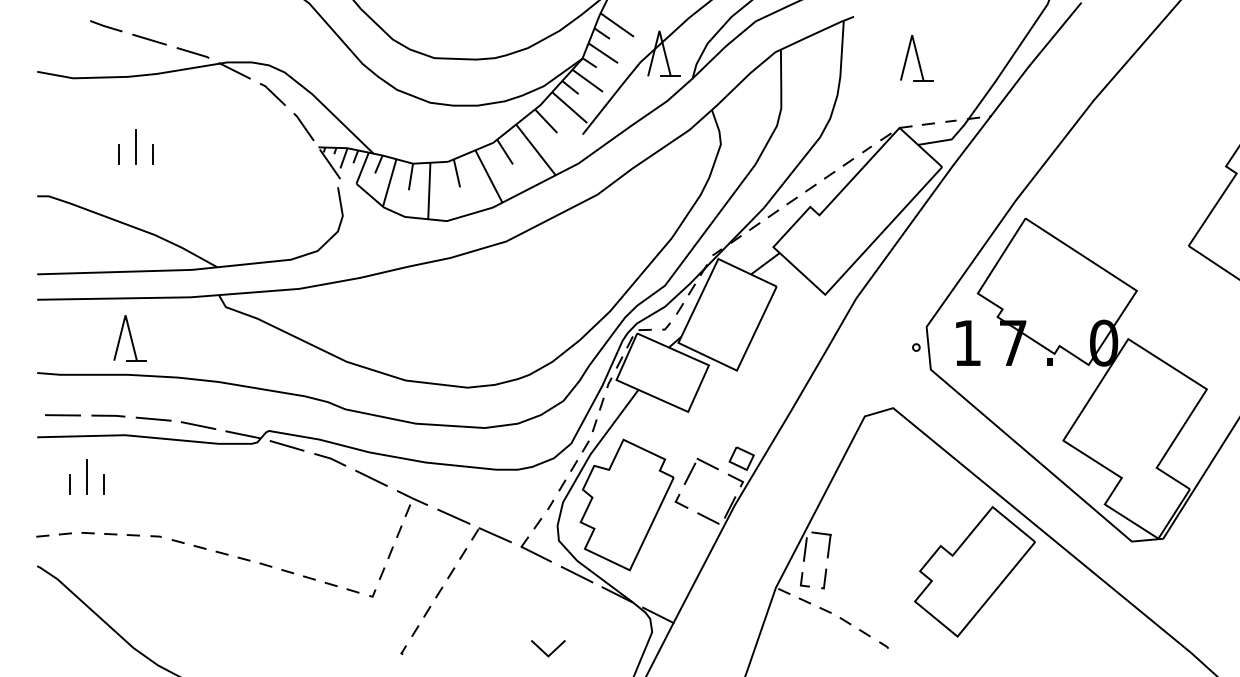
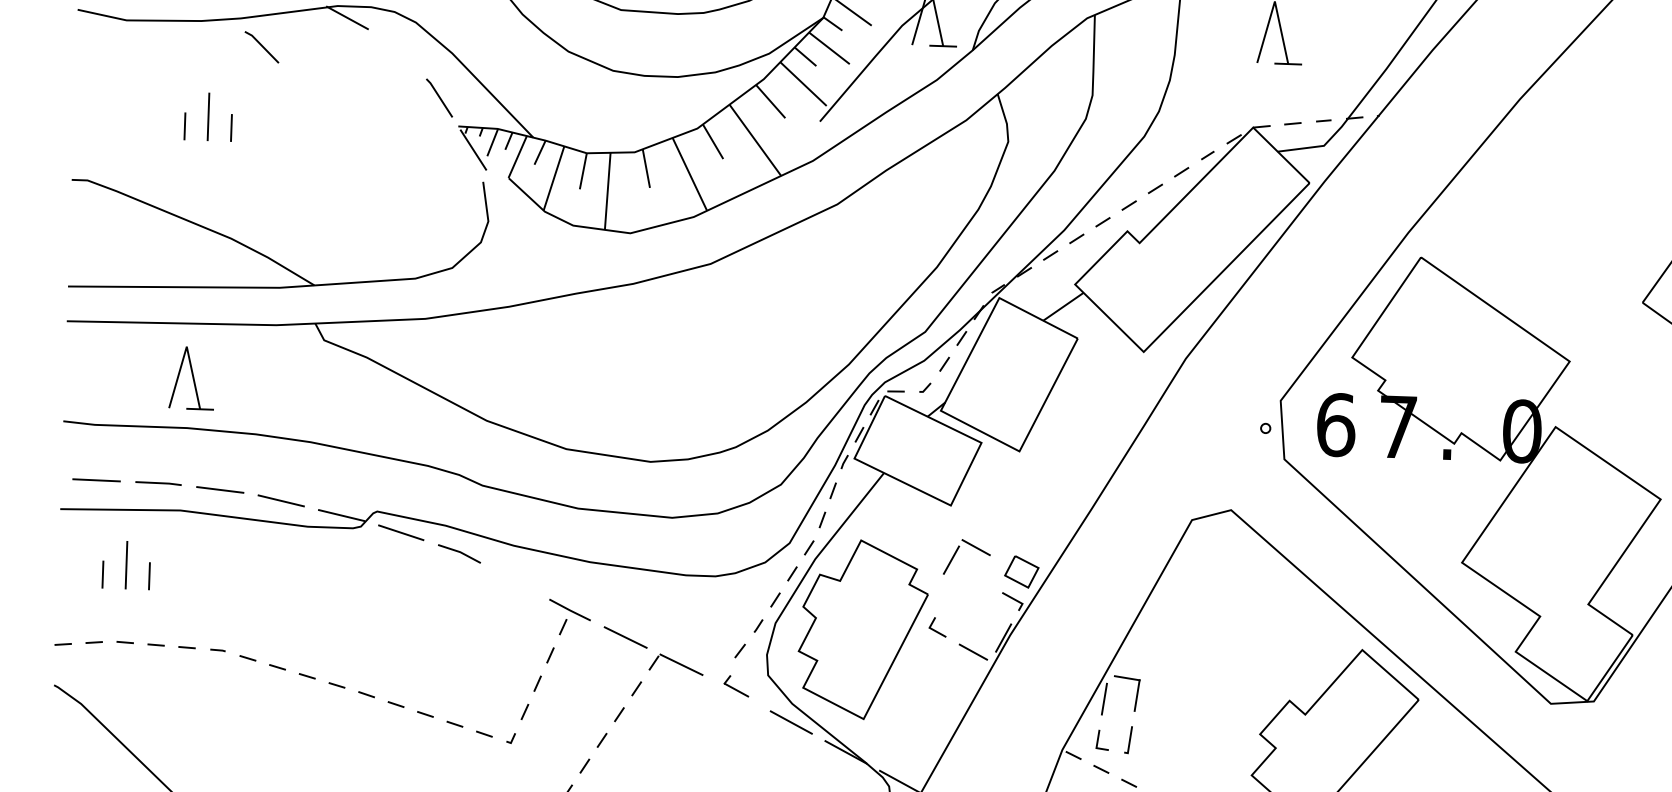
line: (272, 94) -> (261, 47), moved
text: (968, 342) -> (1337, 424), 1 -> 6
part: (694, 467) -> (957, 551), moved
line: (371, 477) -> (515, 580), removed
part: (535, 549) -> (735, 686), size x0.6

